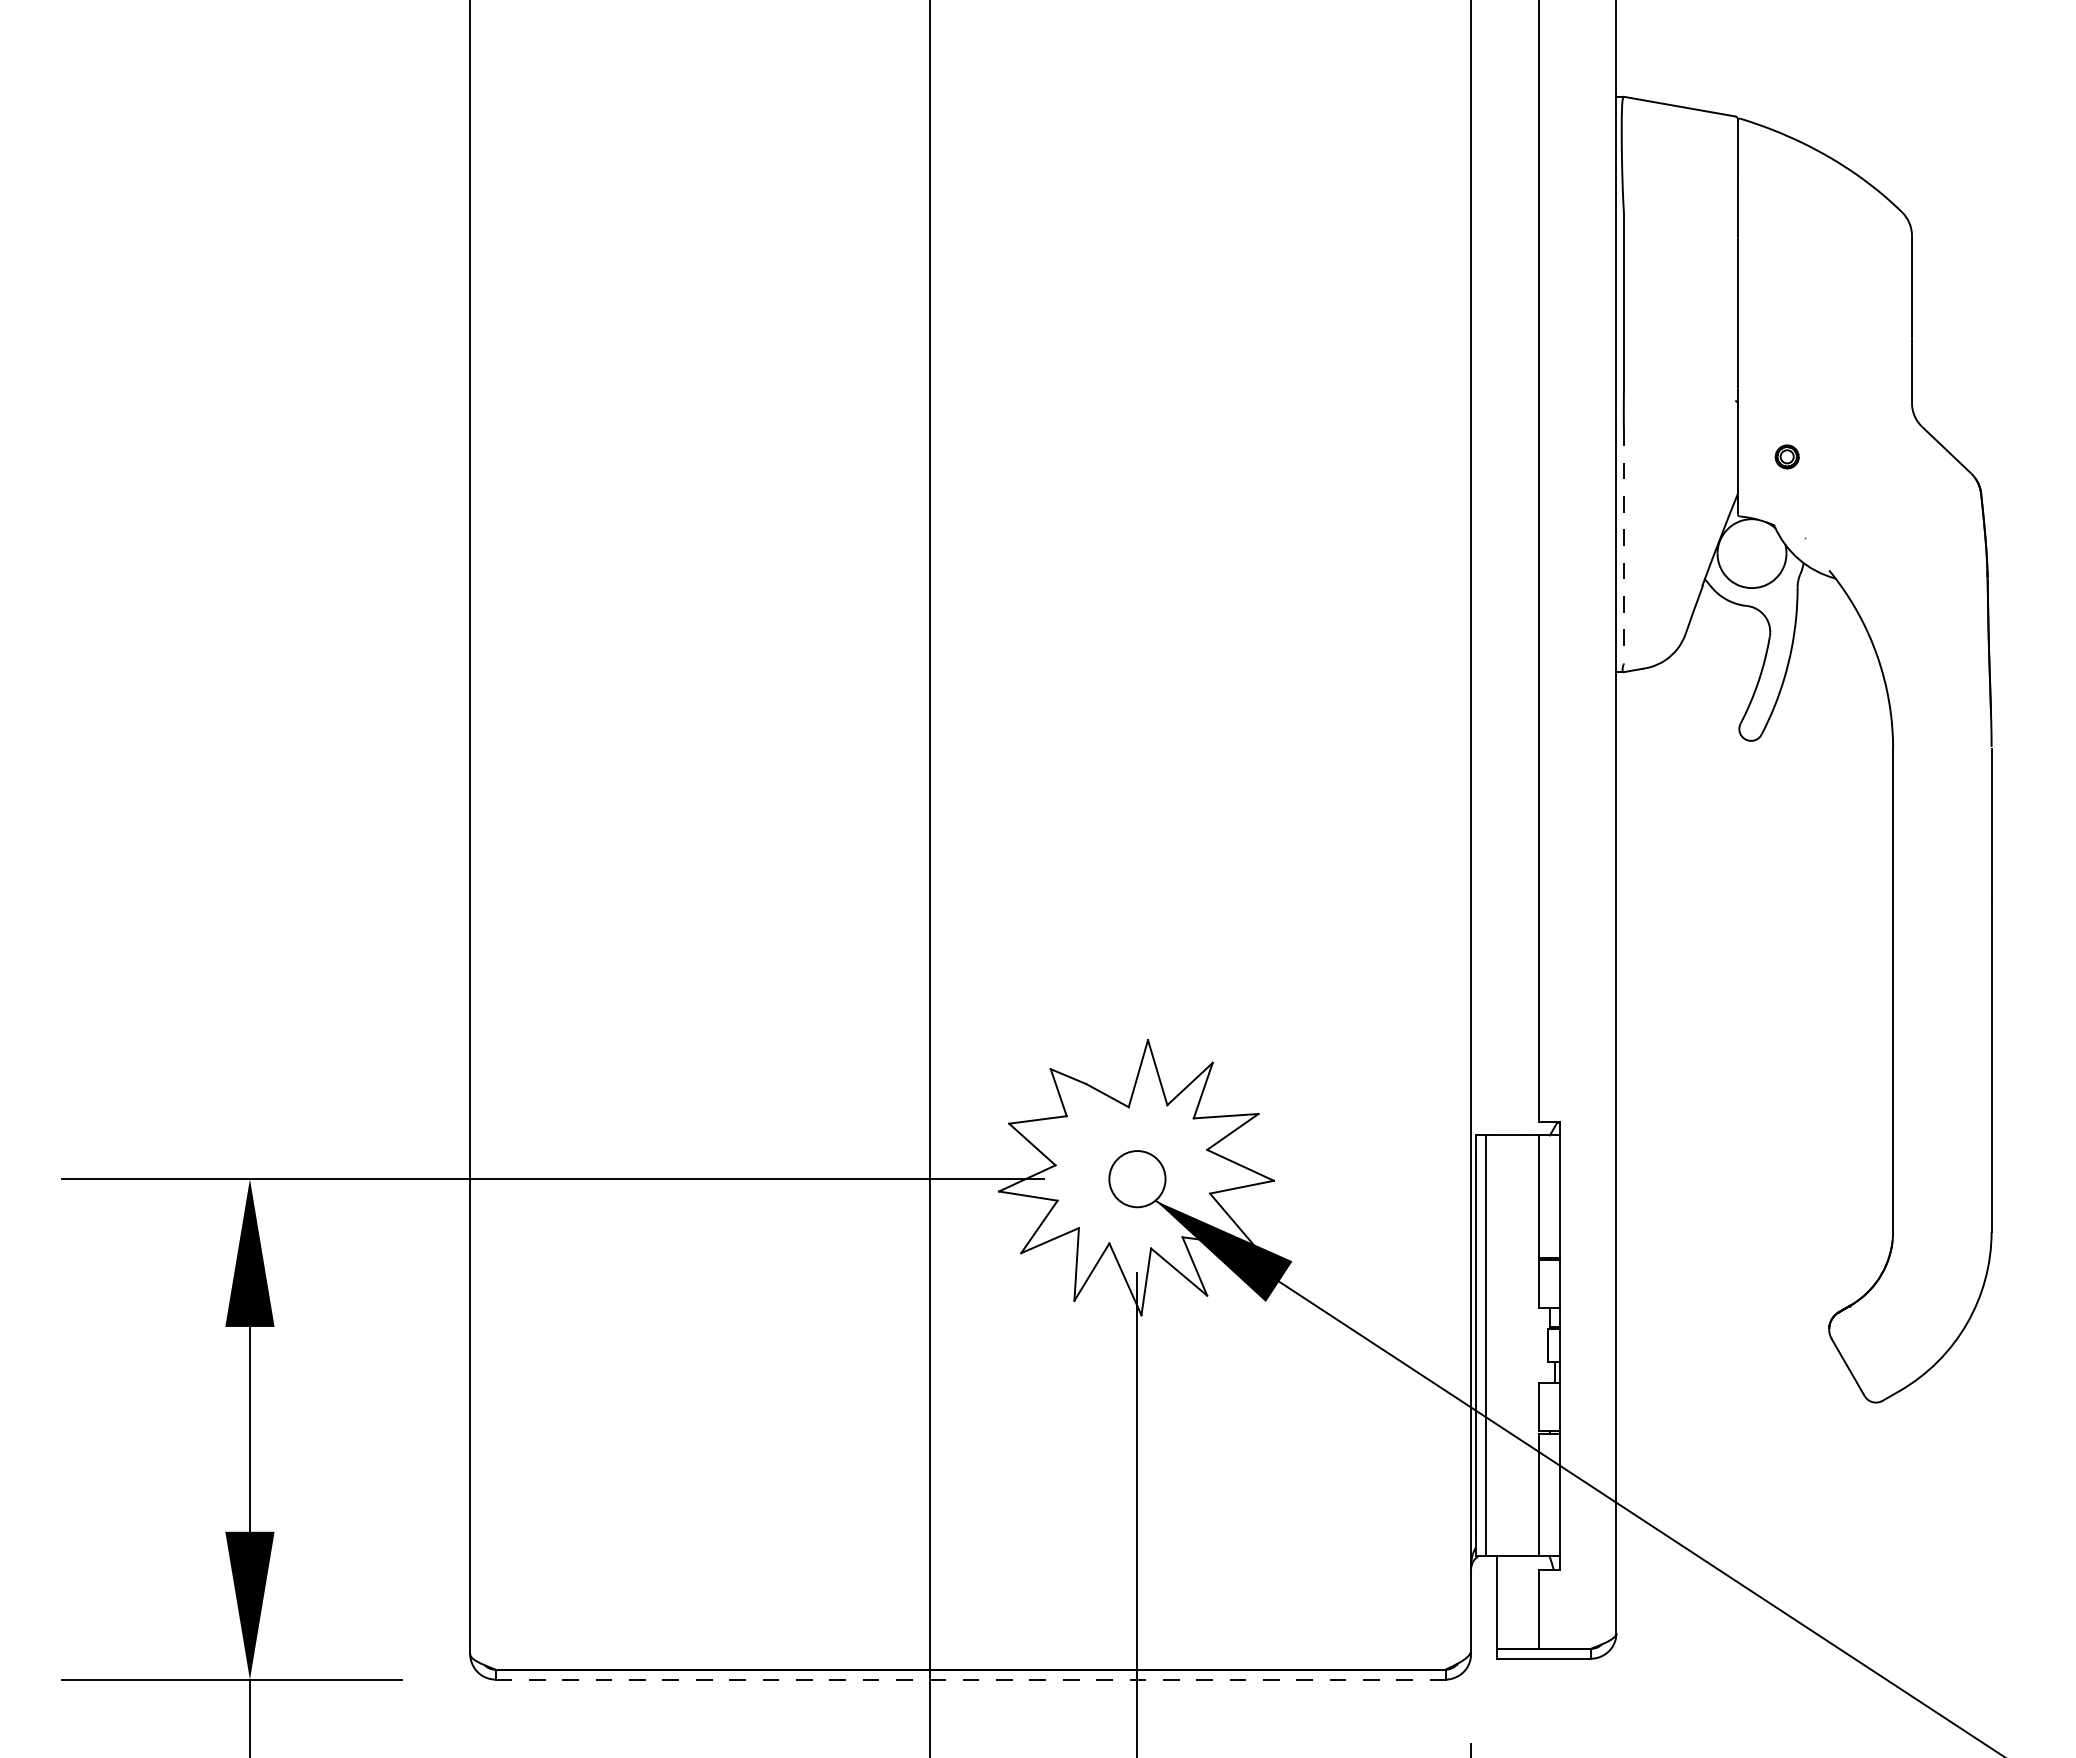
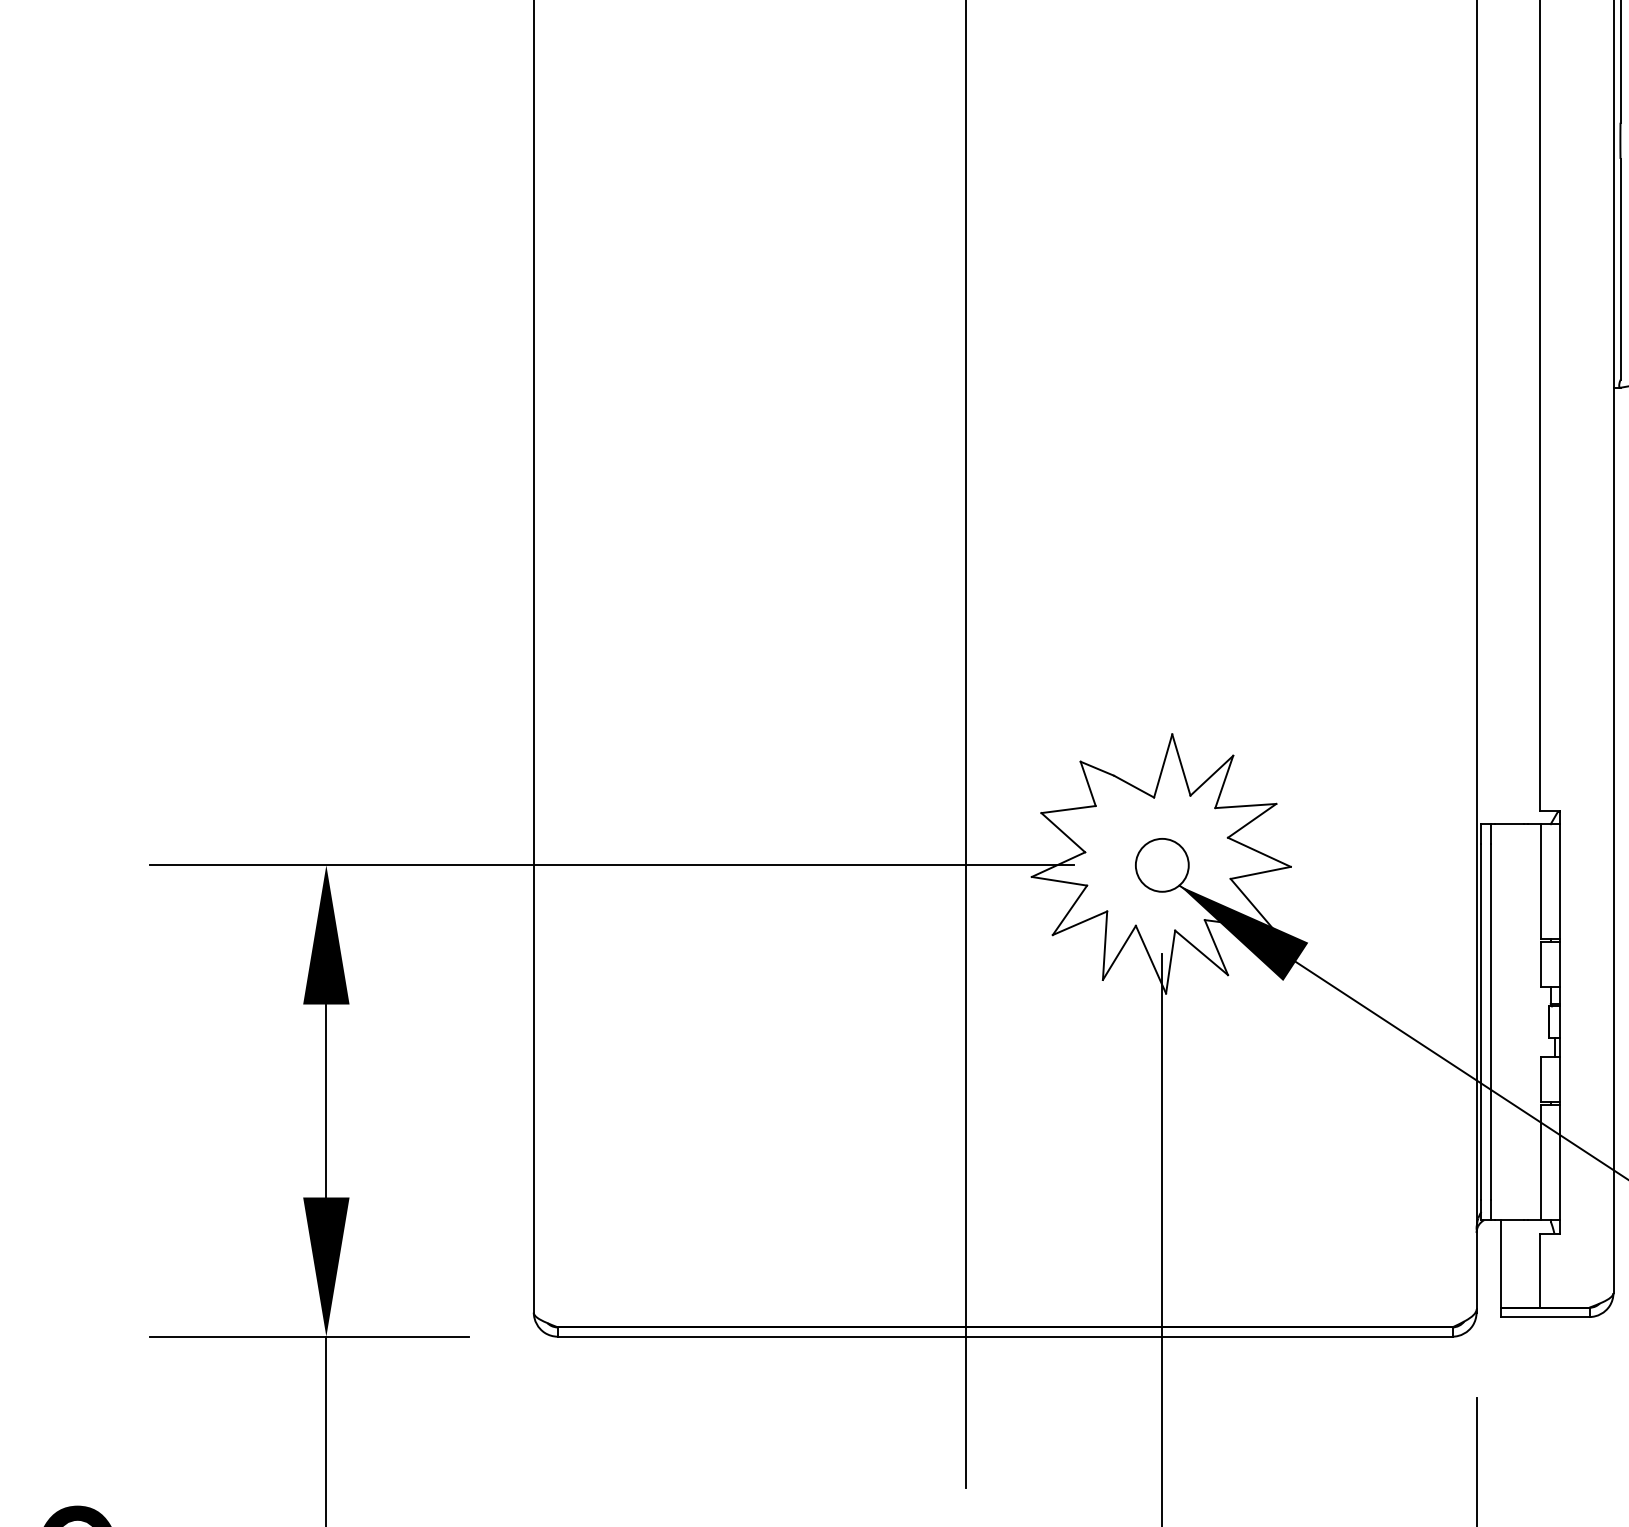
line: (1623, 546) -> (1620, 269), dashed -> solid
line: (970, 1679) -> (1005, 1336), dashed -> solid

